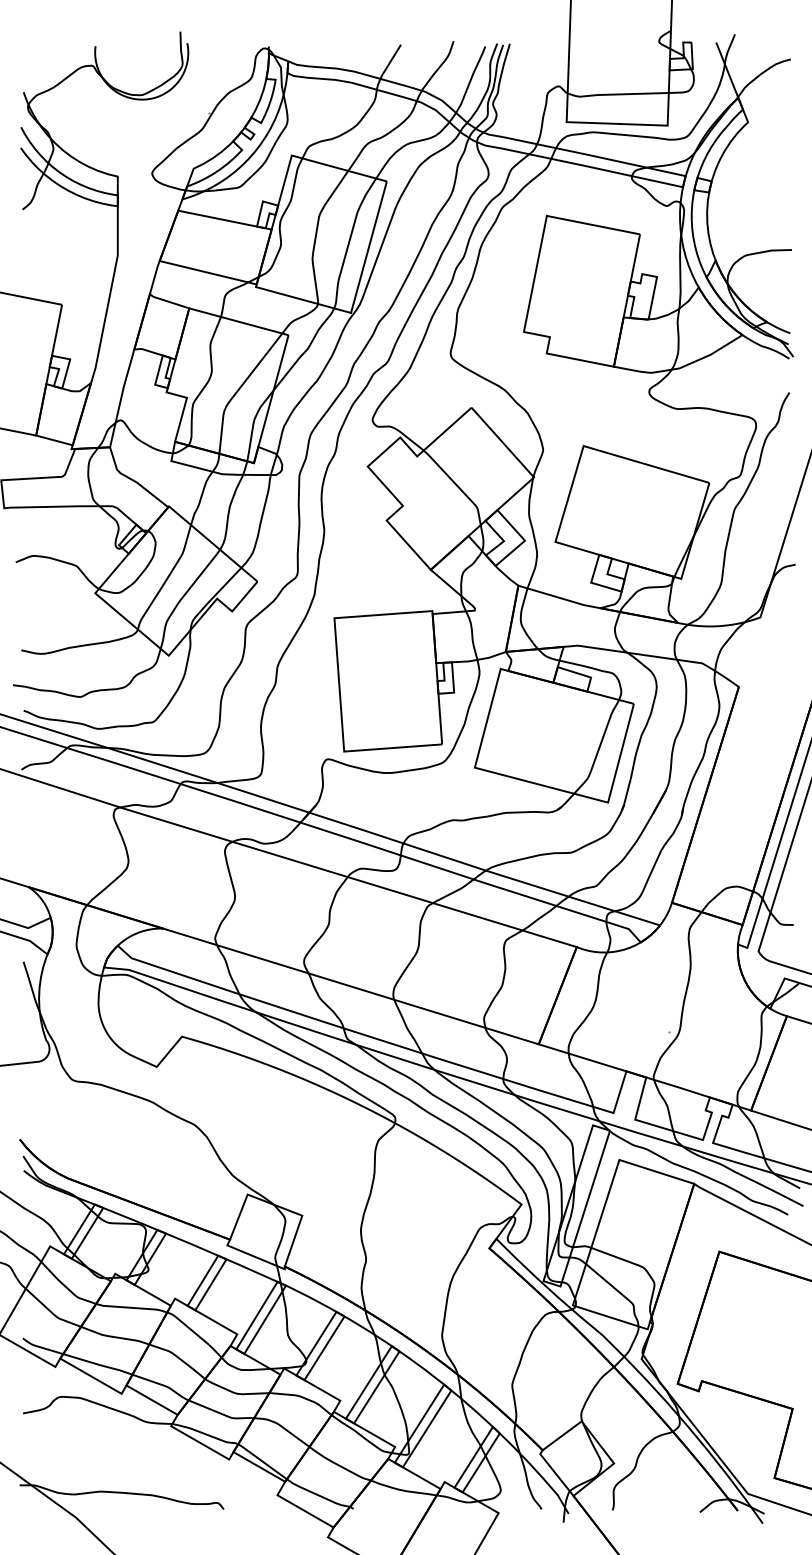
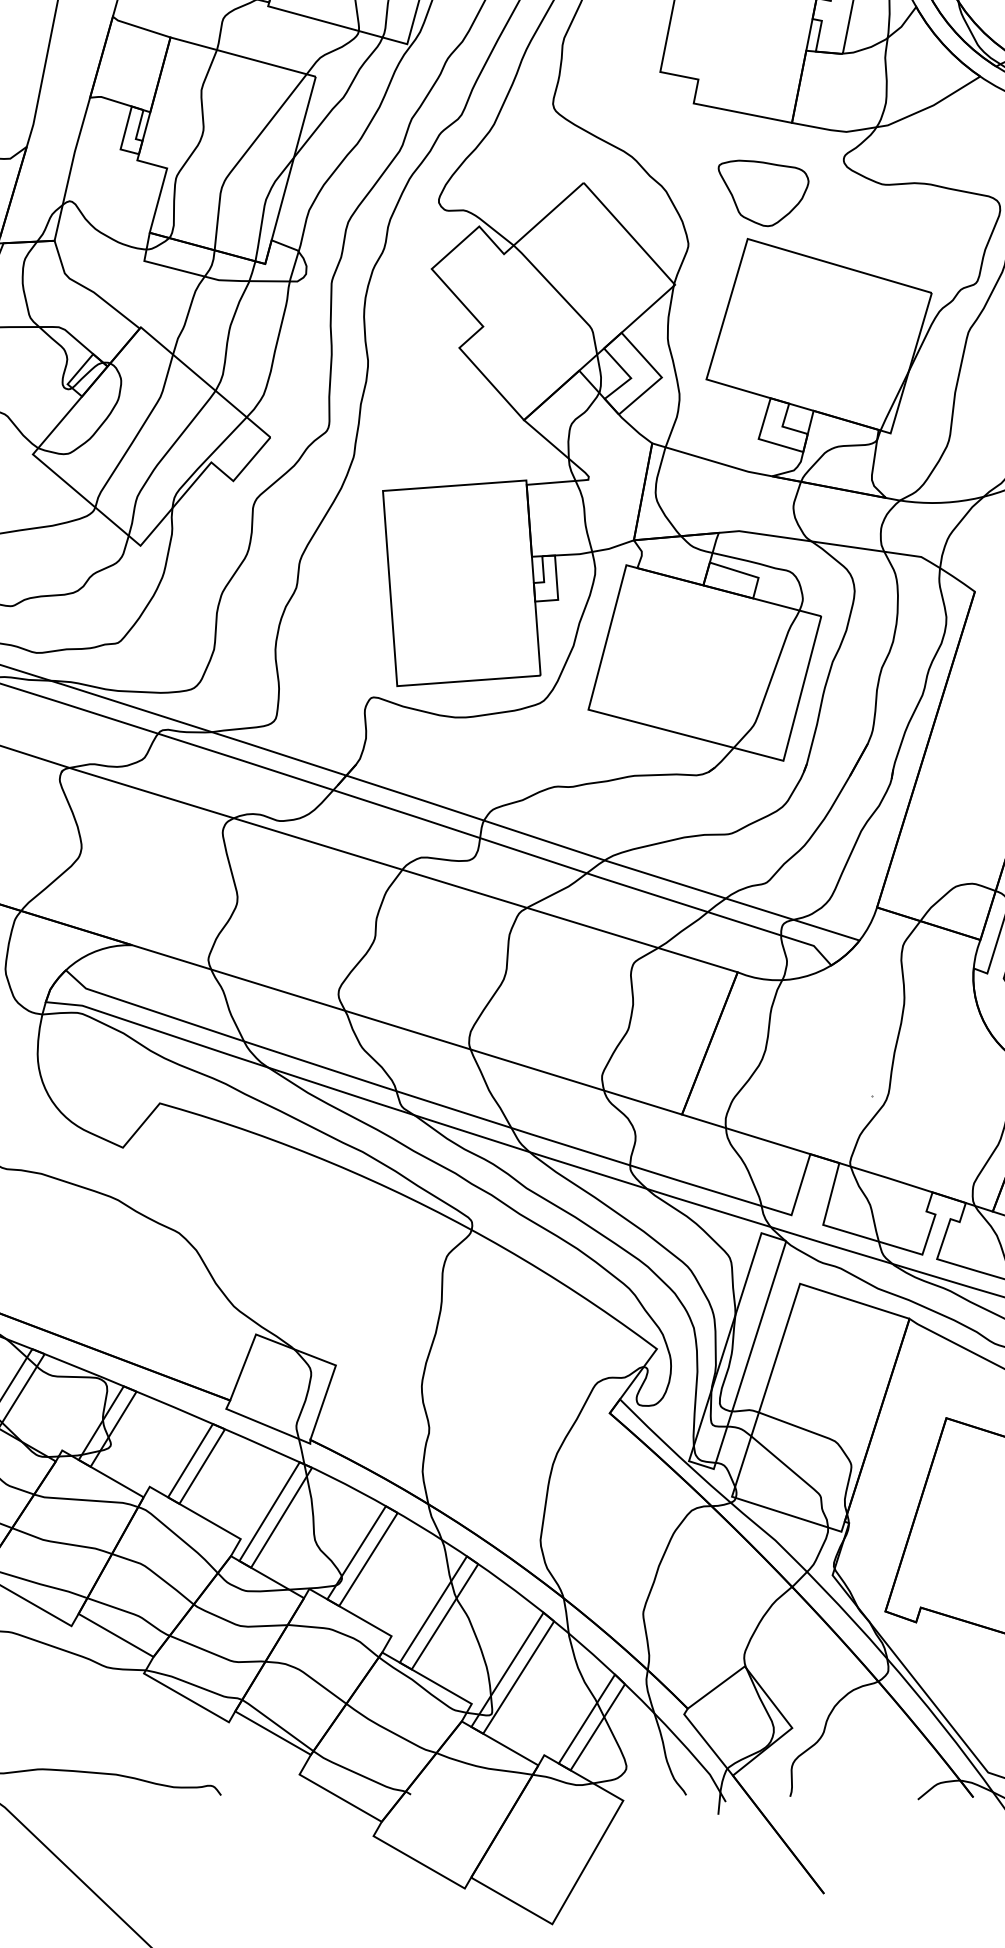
part: (594, 414) -> (763, 192), added

